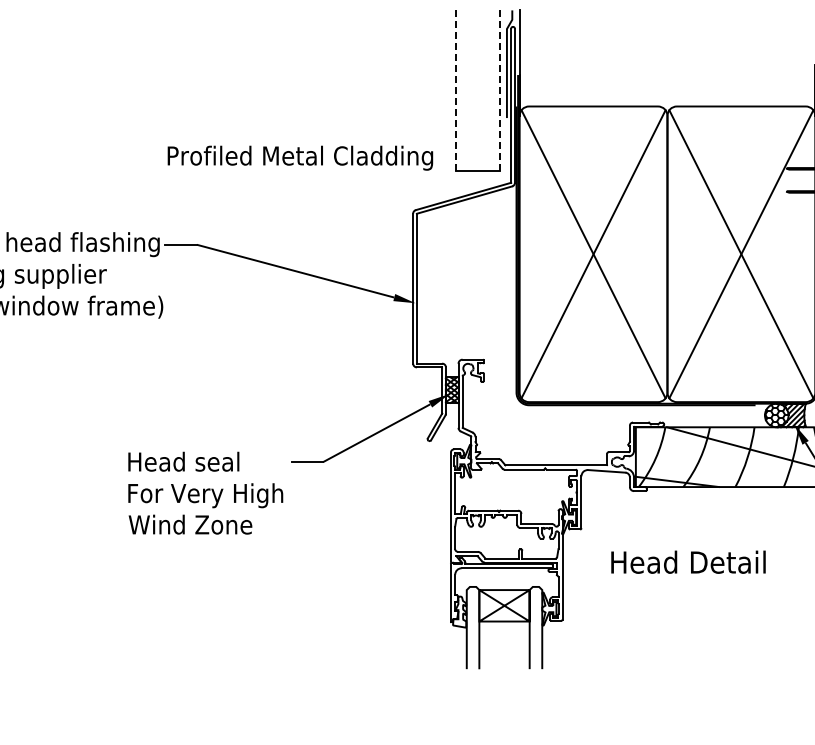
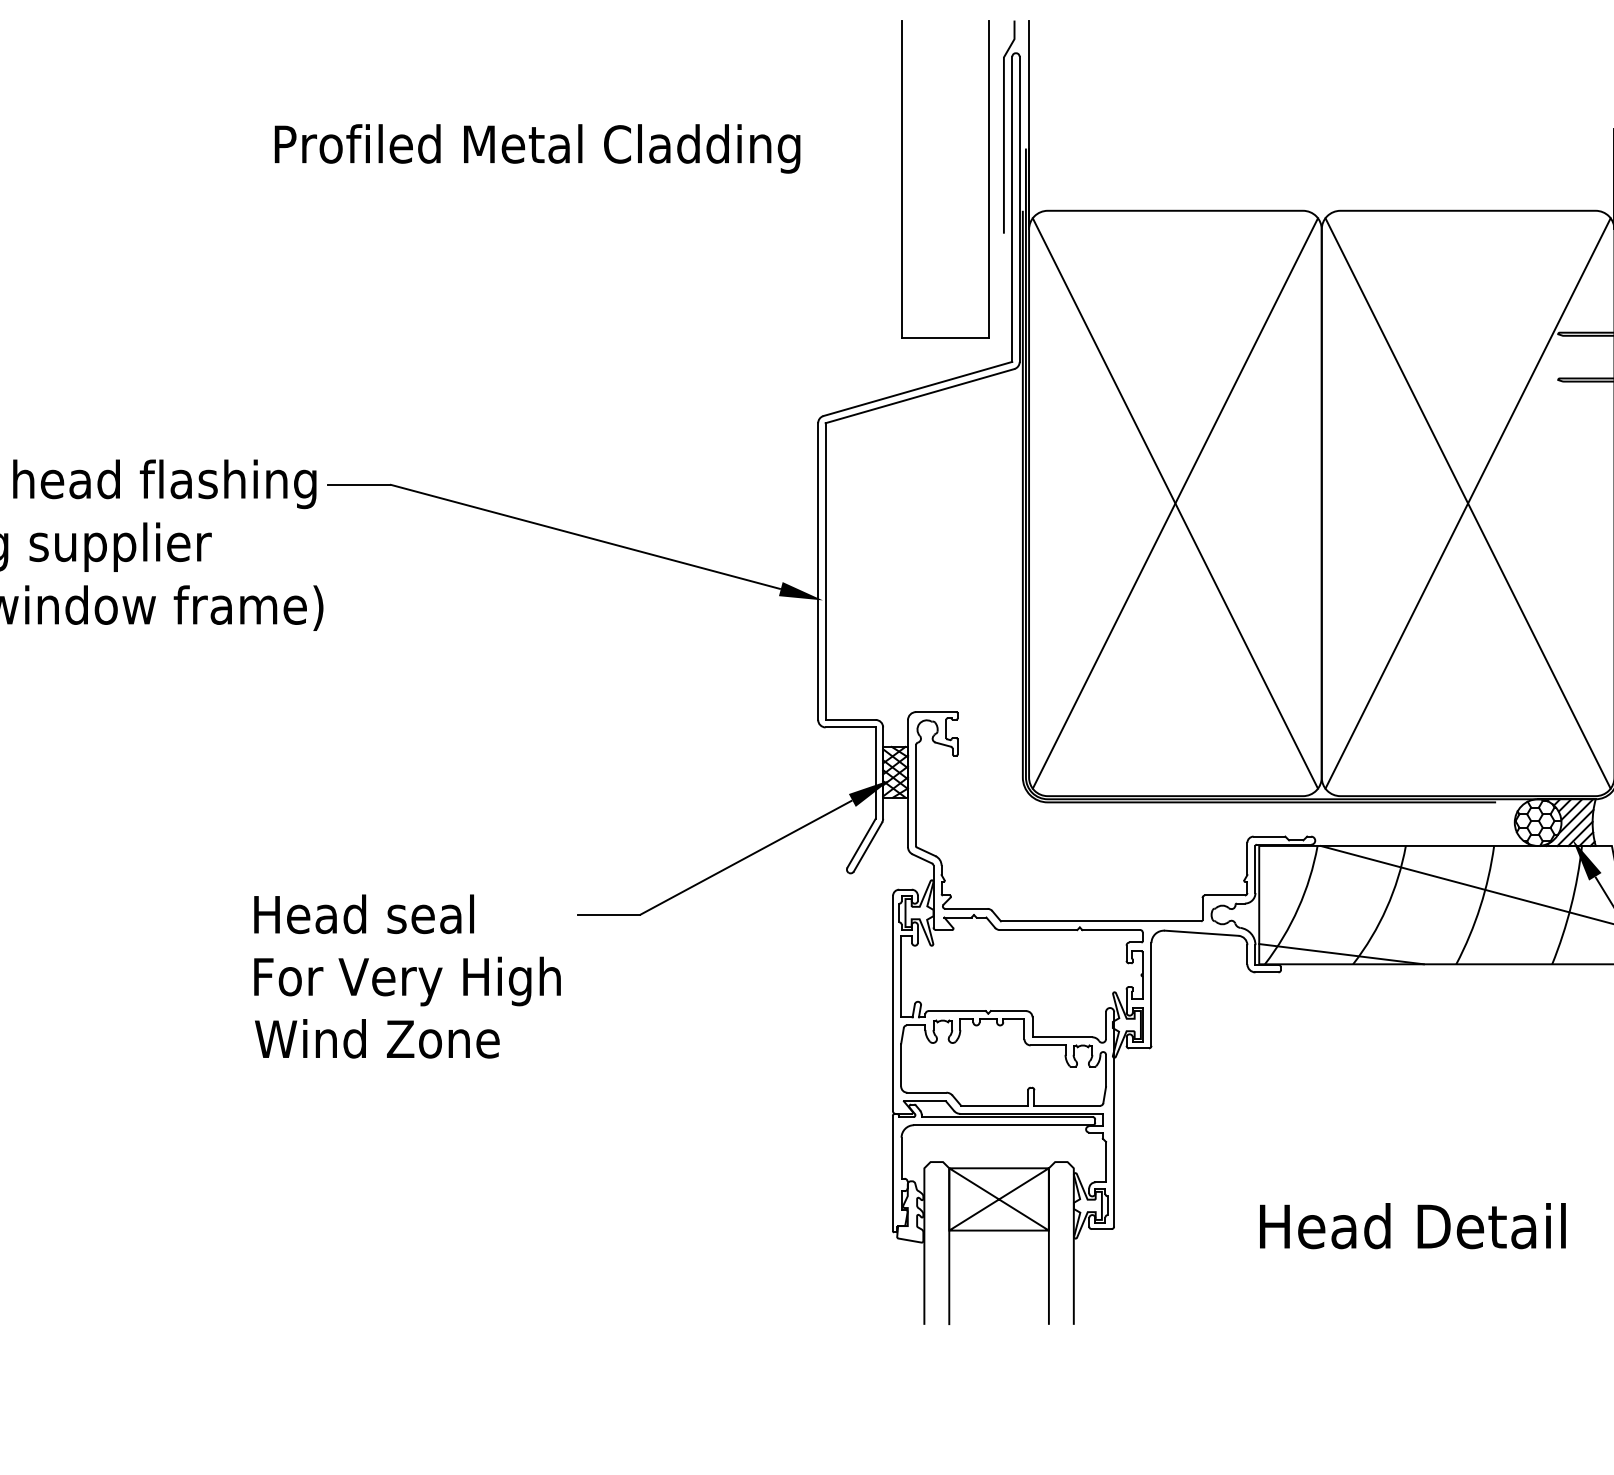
line: (455, 90) -> (902, 179), dashed -> solid
line: (499, 91) -> (989, 181), dashed -> solid
text: (300, 157) -> (537, 147), moved
text: (688, 561) -> (1412, 1224), moved

